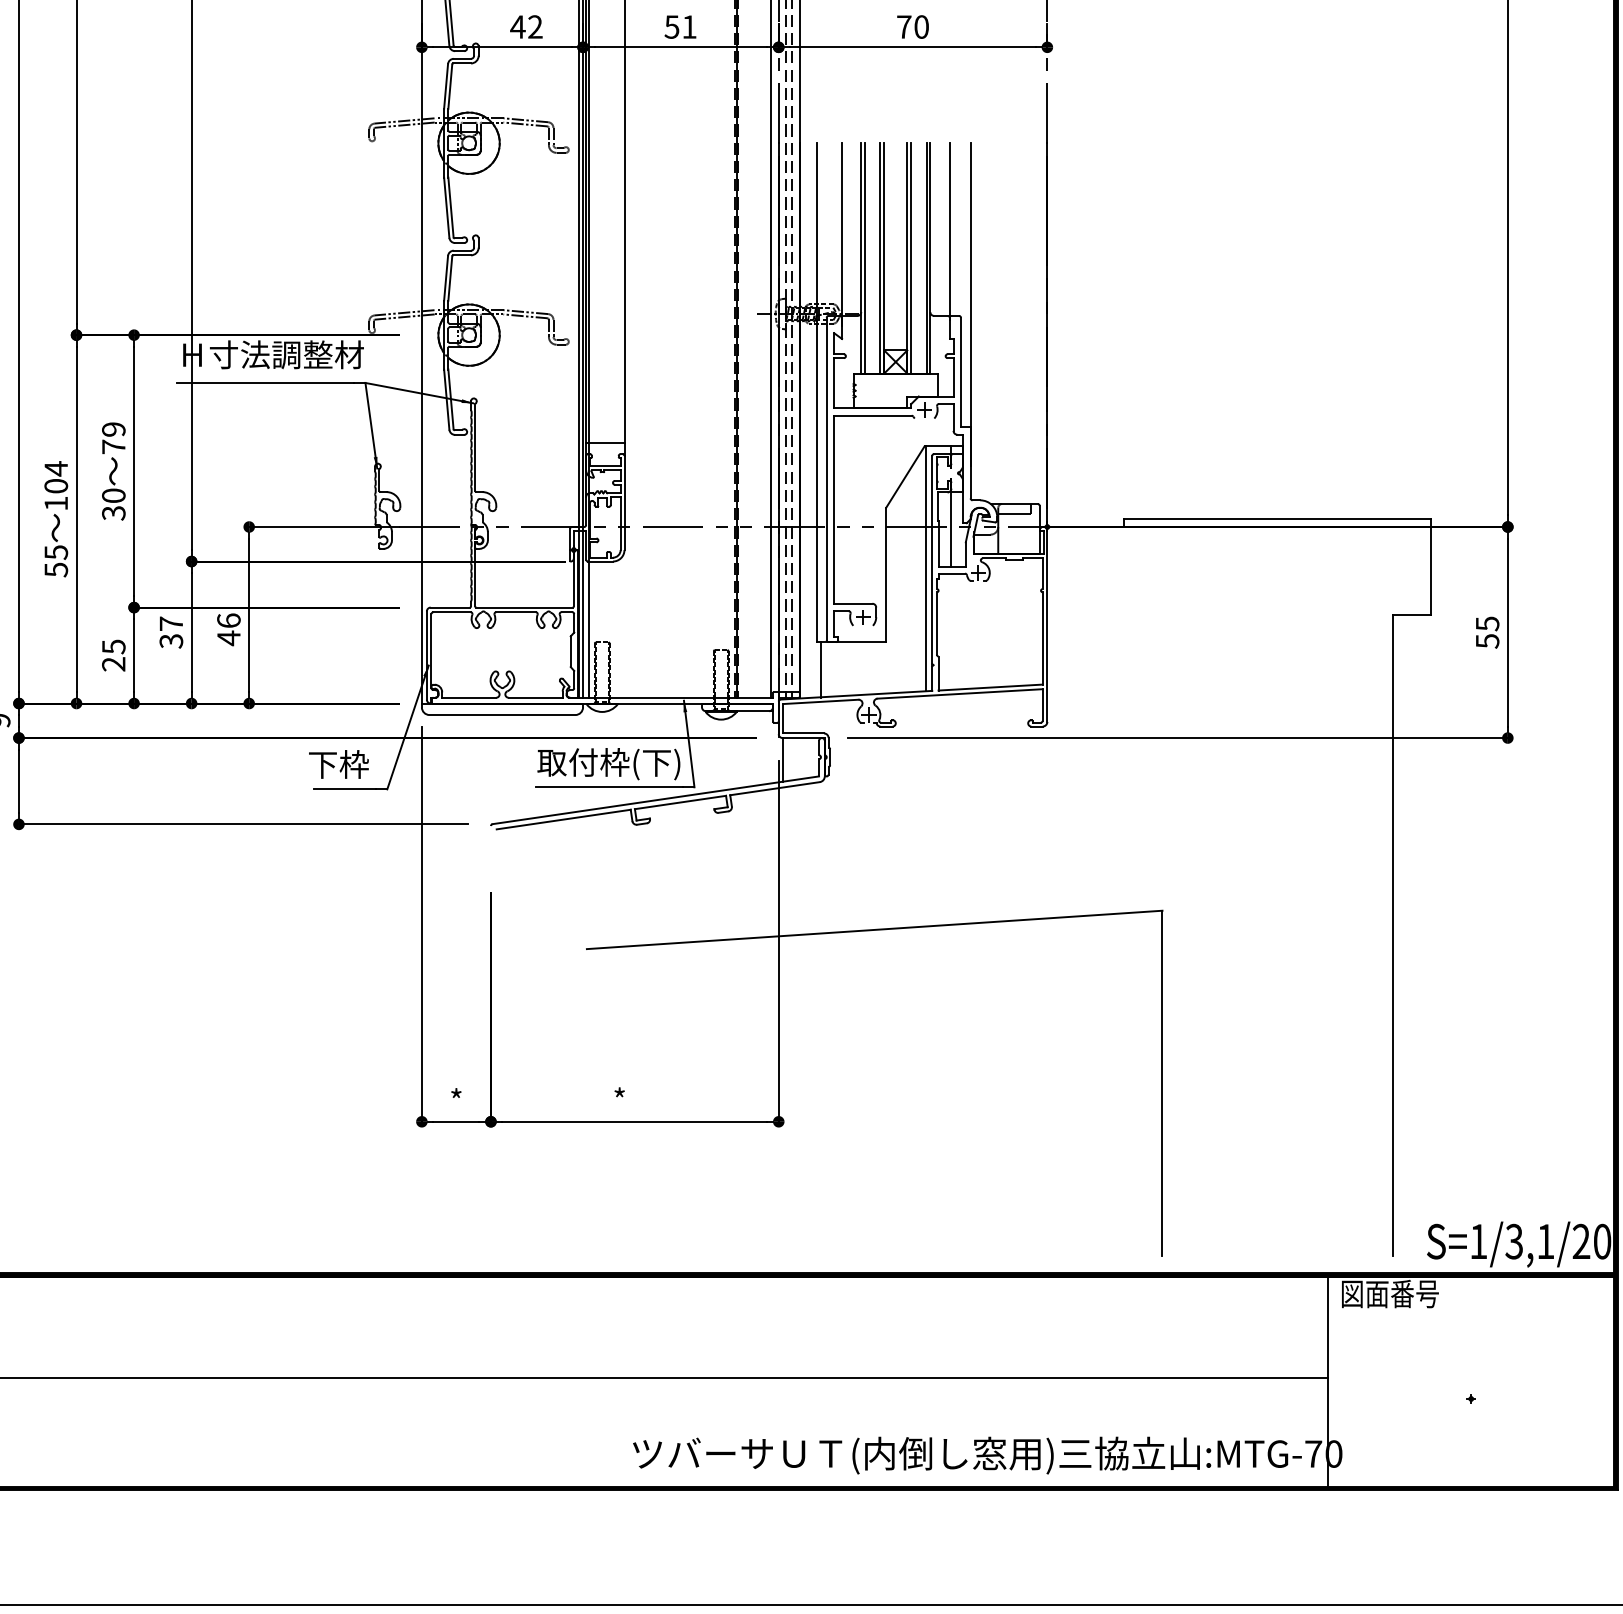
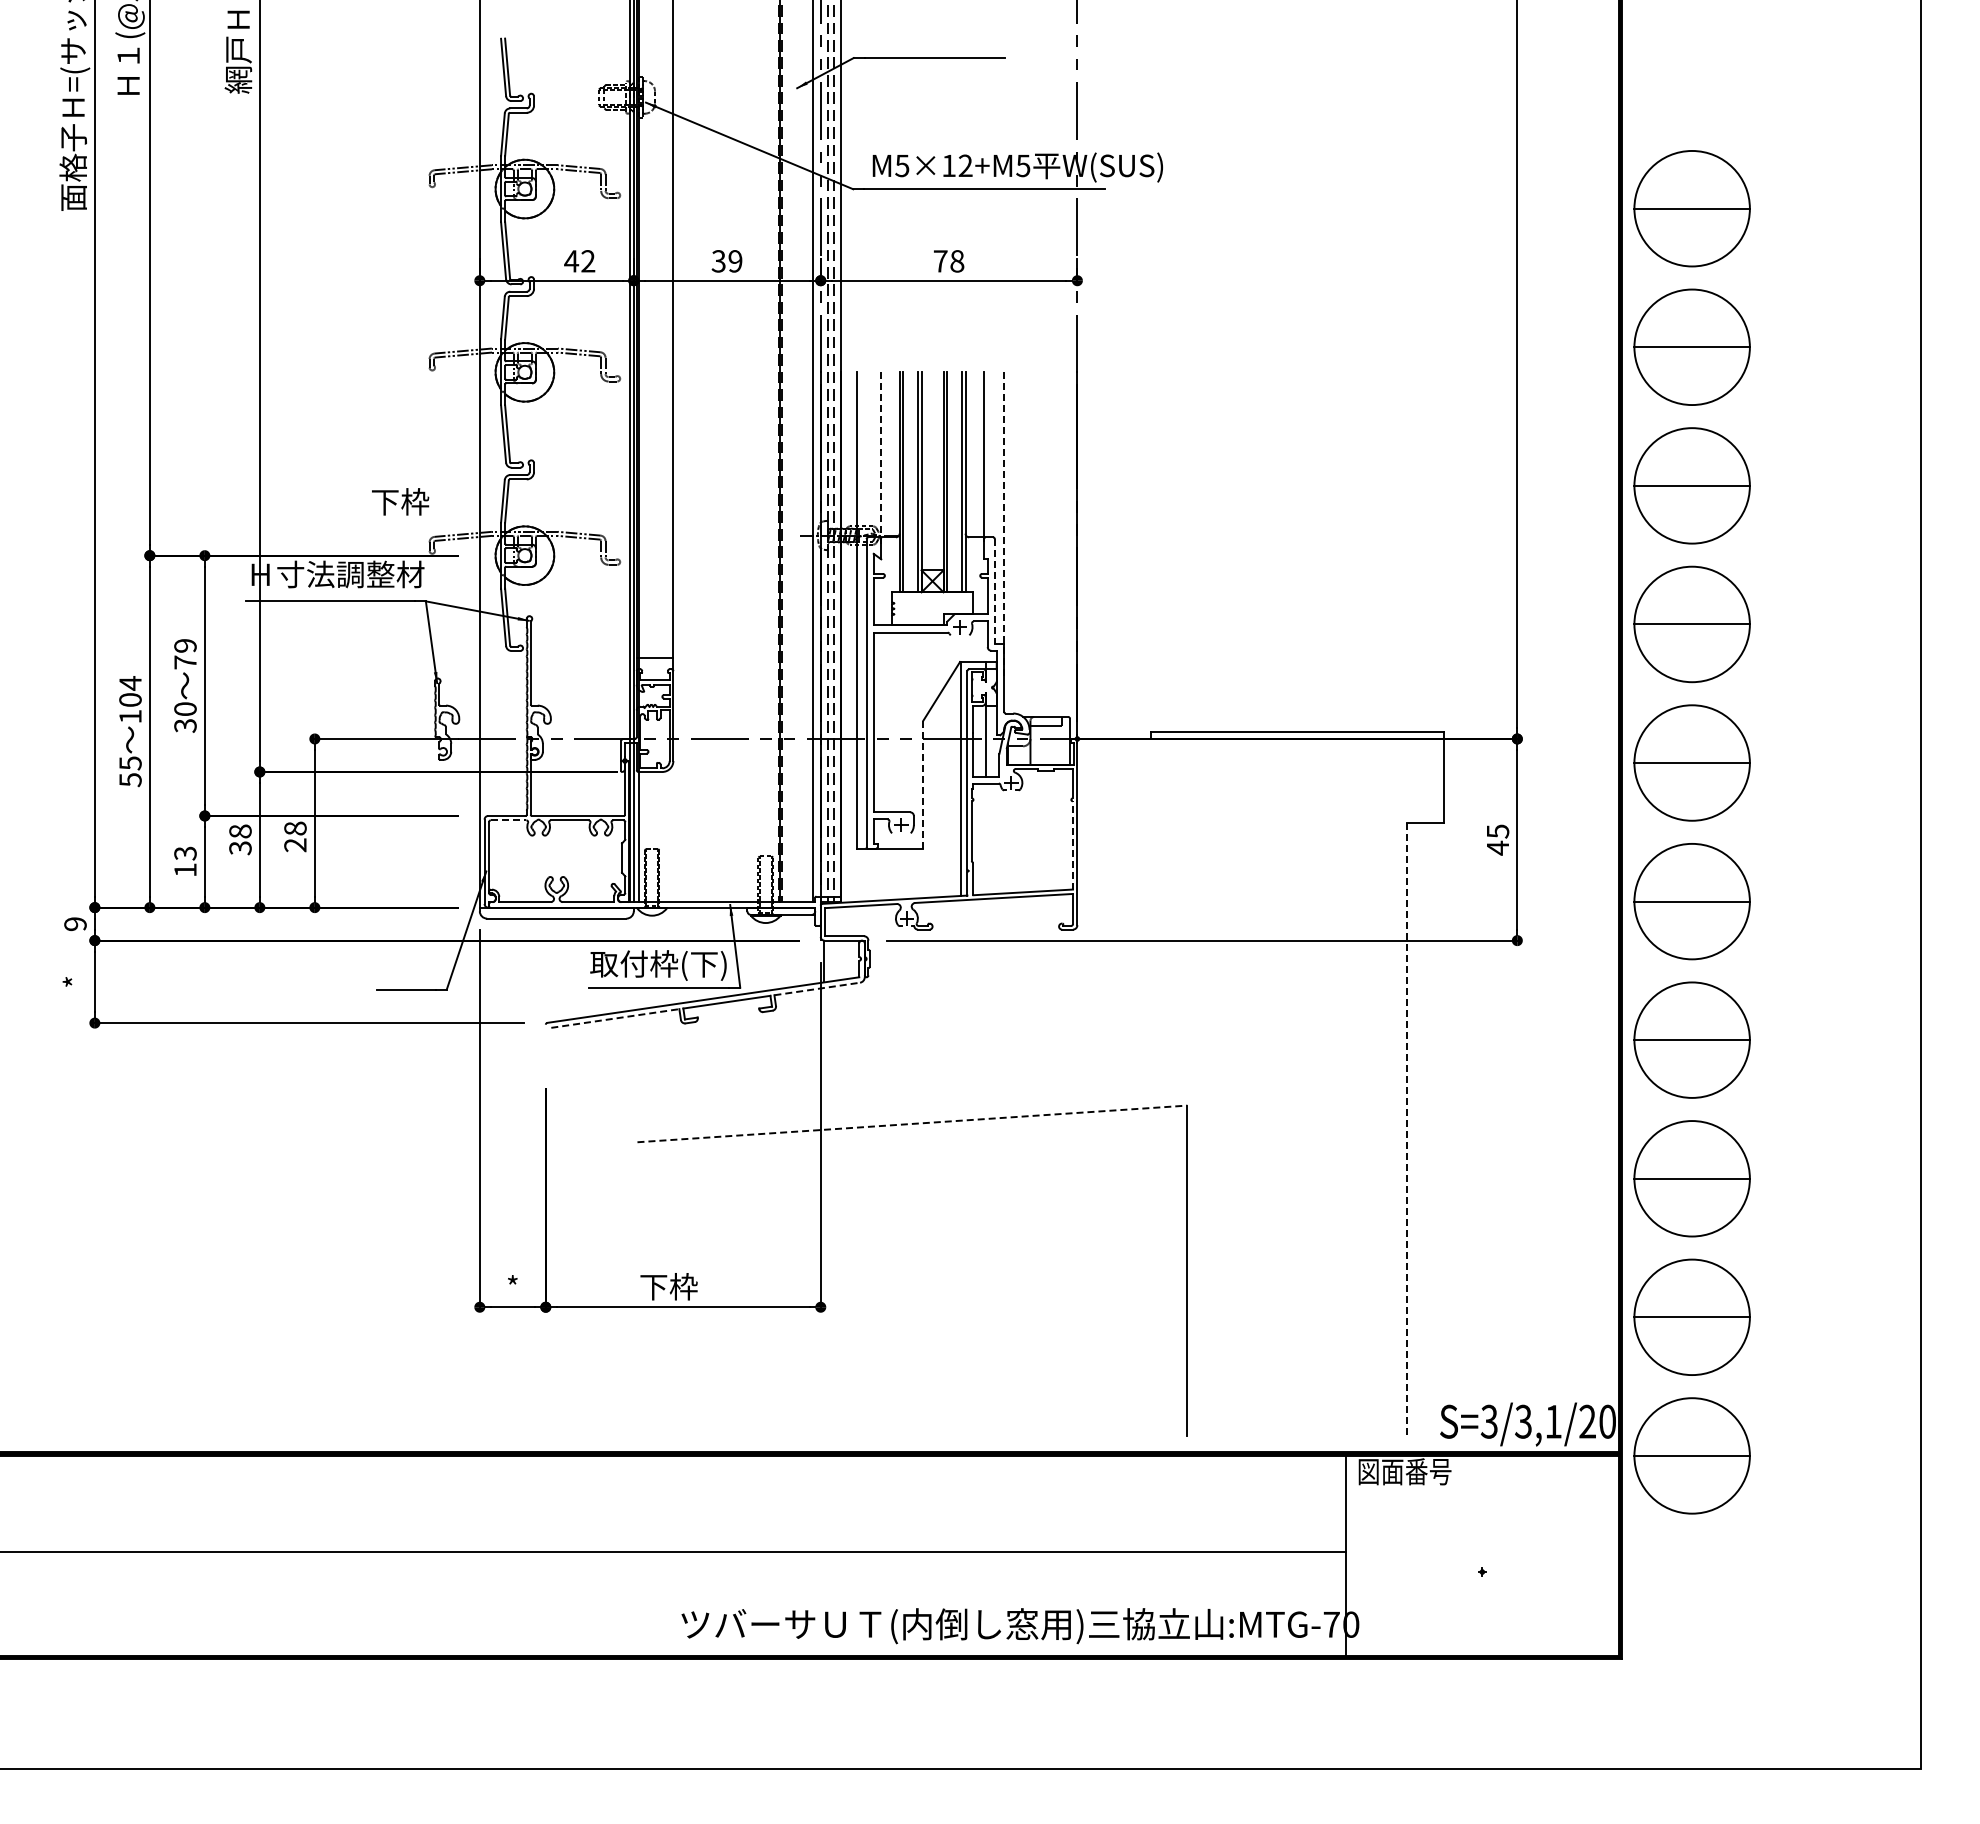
text: (681, 27) -> (727, 261), 51 -> 39
text: (921, 27) -> (957, 261), 70 -> 78
line: (842, 235) -> (881, 460), solid -> dashed
line: (971, 304) -> (1004, 526), solid -> dashed
line: (960, 372) -> (994, 591), solid -> dashed
line: (886, 575) -> (923, 785), solid -> dashed
line: (451, 612) -> (508, 820), solid -> dashed
text: (171, 623) -> (240, 831), 37 -> 38
text: (228, 629) -> (295, 836), 46 -> 28
line: (1042, 637) -> (1072, 844), solid -> dashed
text: (1488, 640) -> (1498, 847), 55 -> 45
text: (113, 655) -> (185, 861), 25 -> 13
line: (821, 668) -> (861, 874), removed
text: (338, 764) -> (400, 501), moved
line: (775, 788) -> (817, 988), solid -> dashed
line: (563, 819) -> (615, 1018), solid -> dashed
line: (874, 929) -> (912, 1123), solid -> dashed
line: (1392, 935) -> (1407, 1129), solid -> dashed
text: (619, 1100) -> (668, 1286), * -> 下枠
text: (1477, 1241) -> (1488, 1421), S=1/3,1/20 -> S=3/3,1/20

